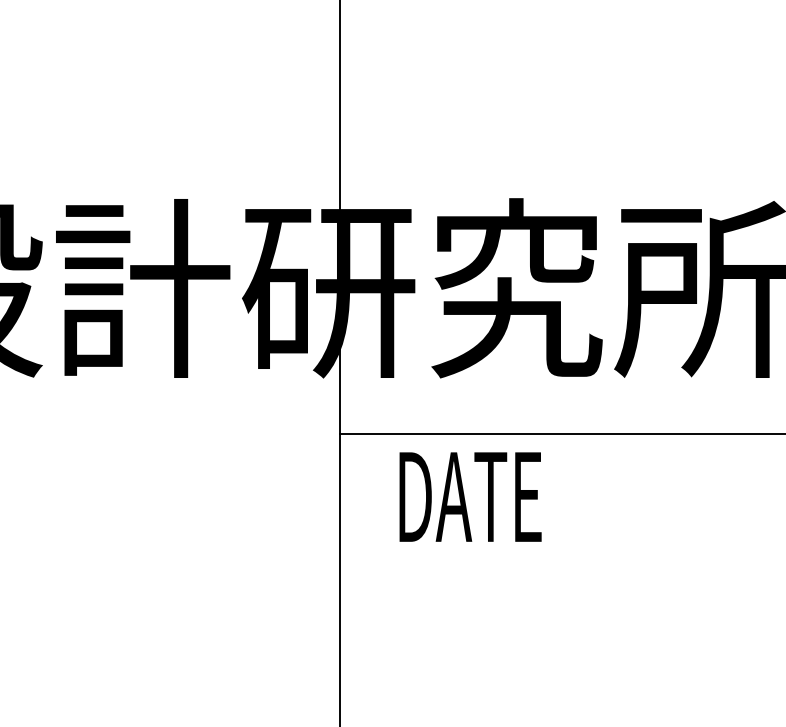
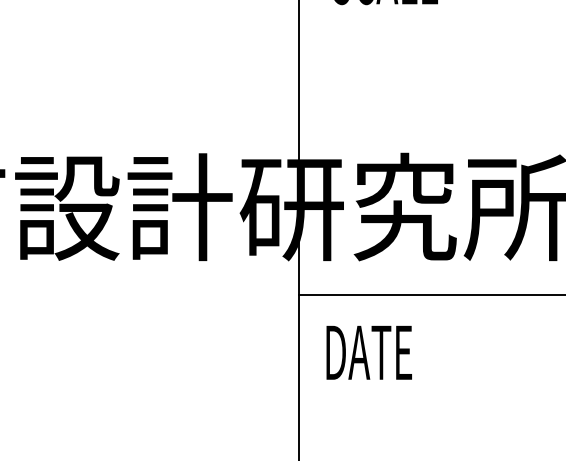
text: (469, 496) -> (368, 352), moved

